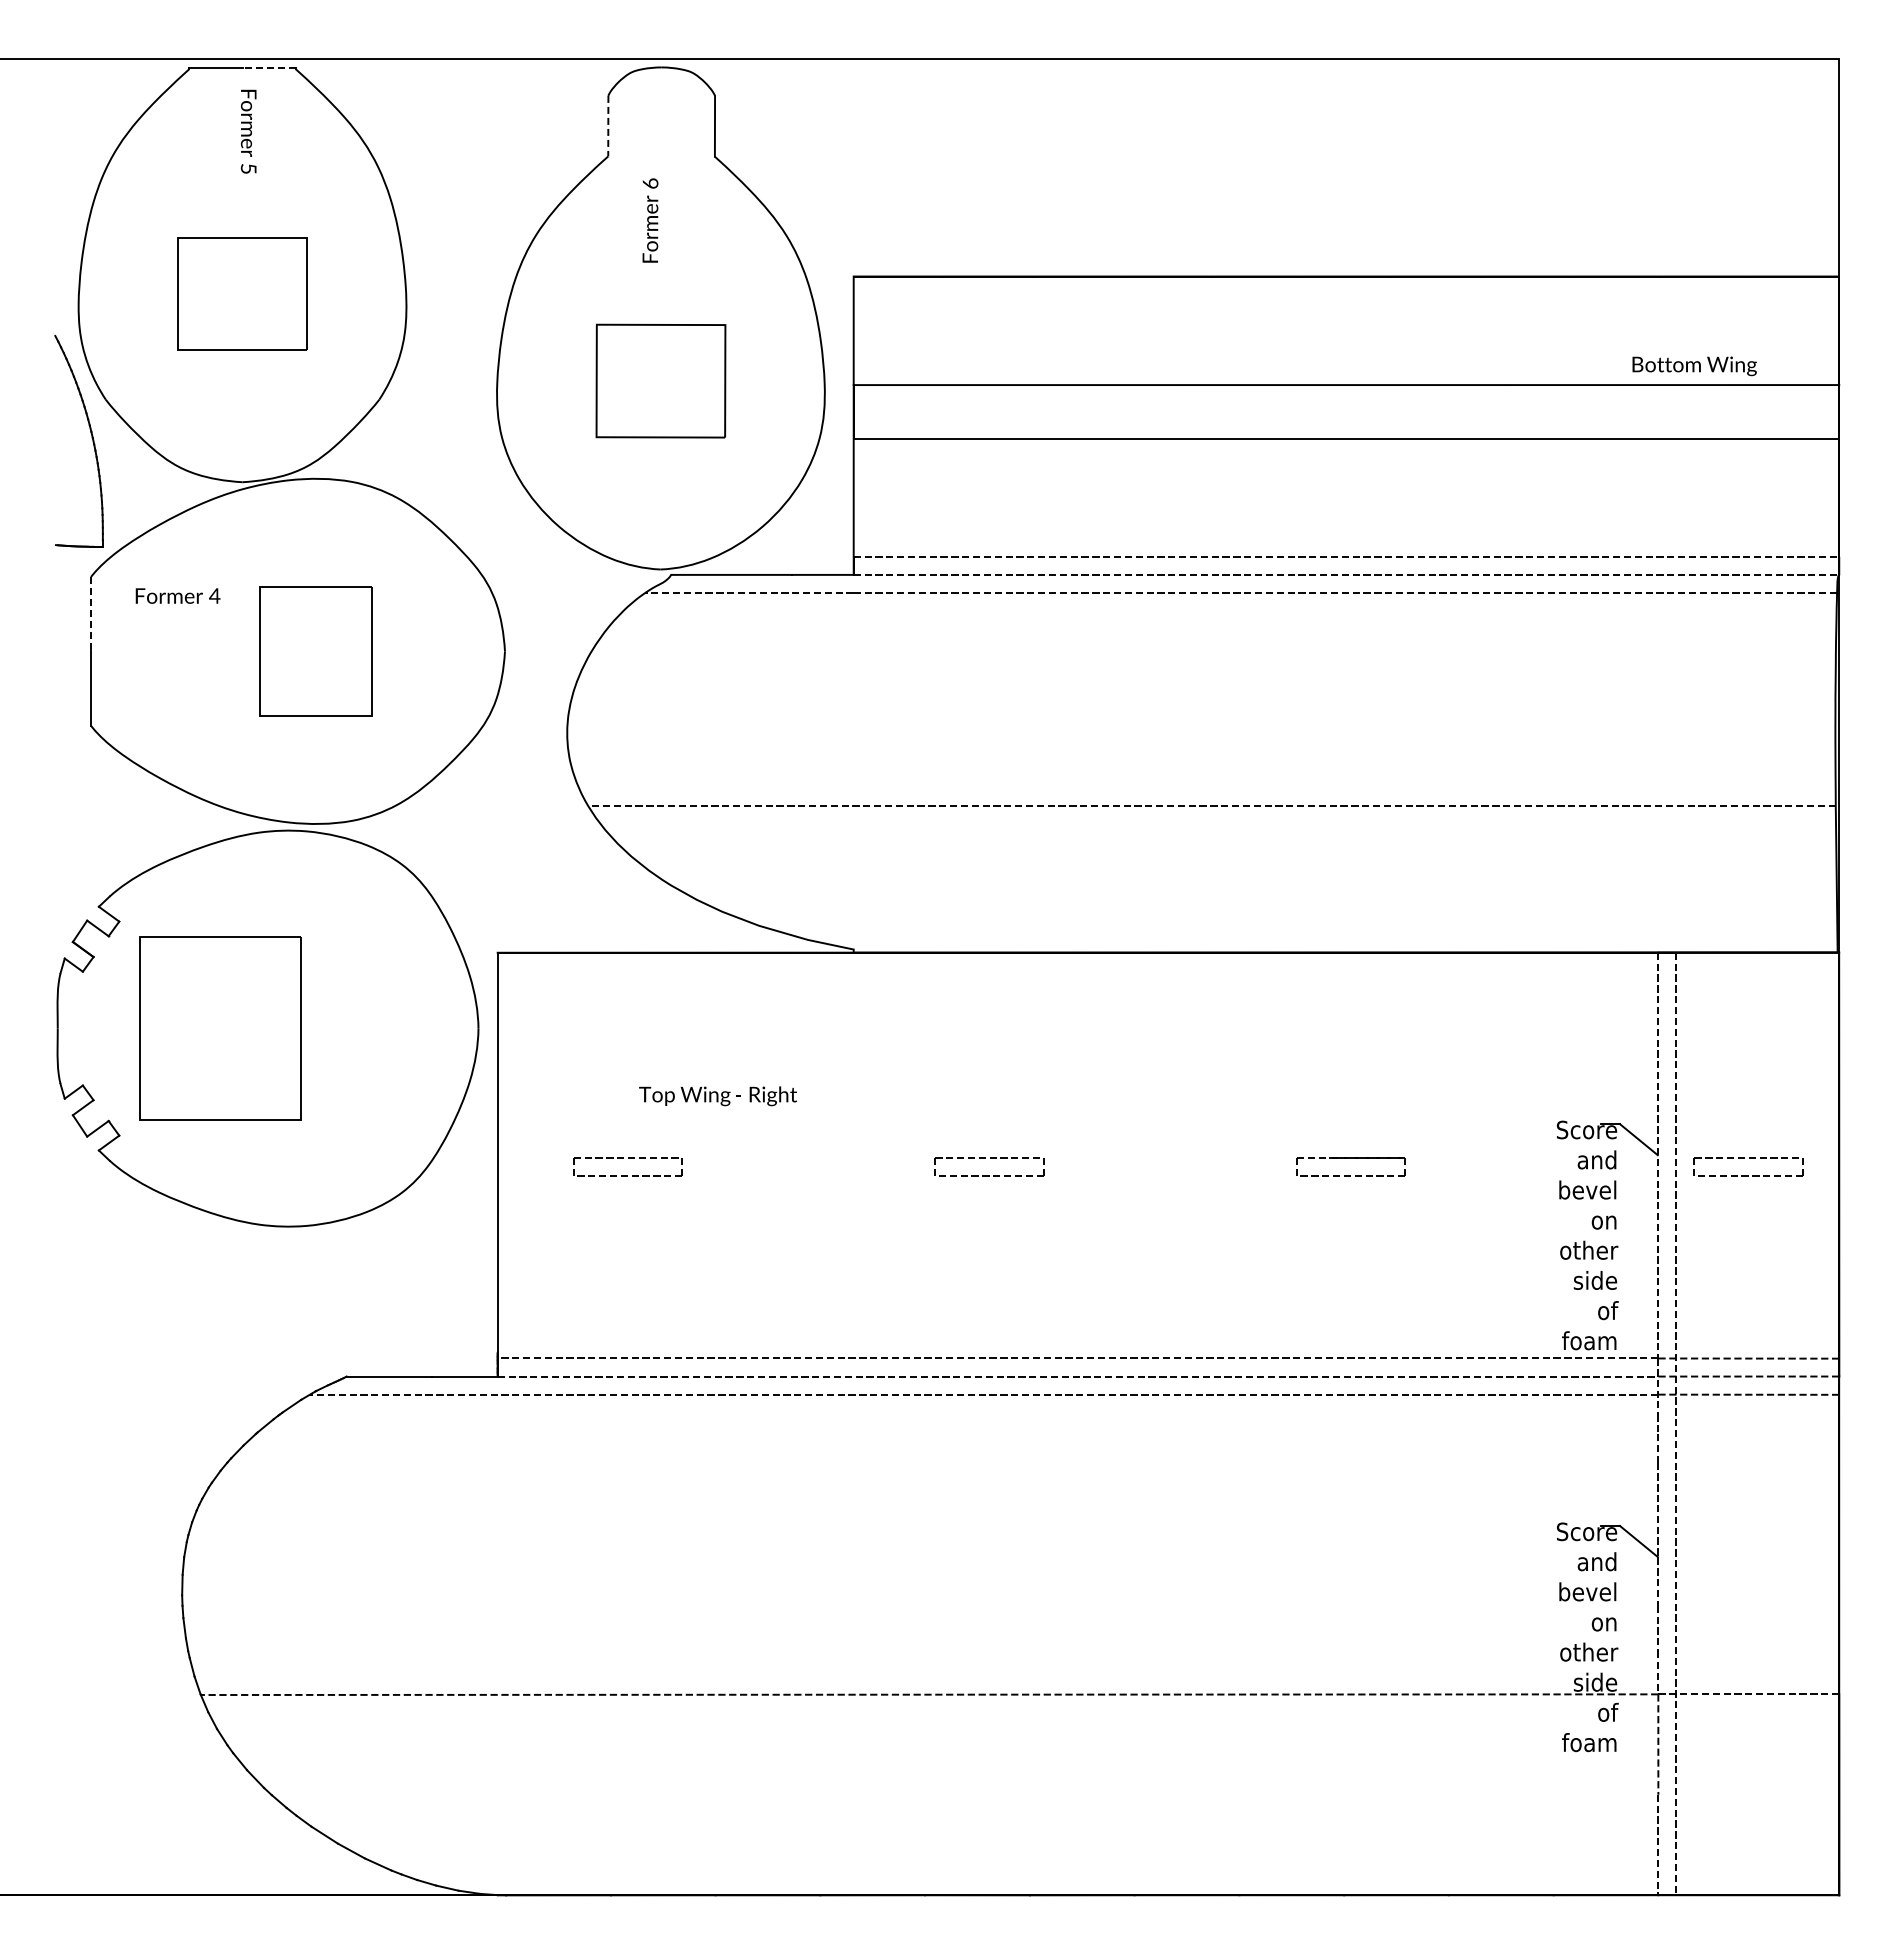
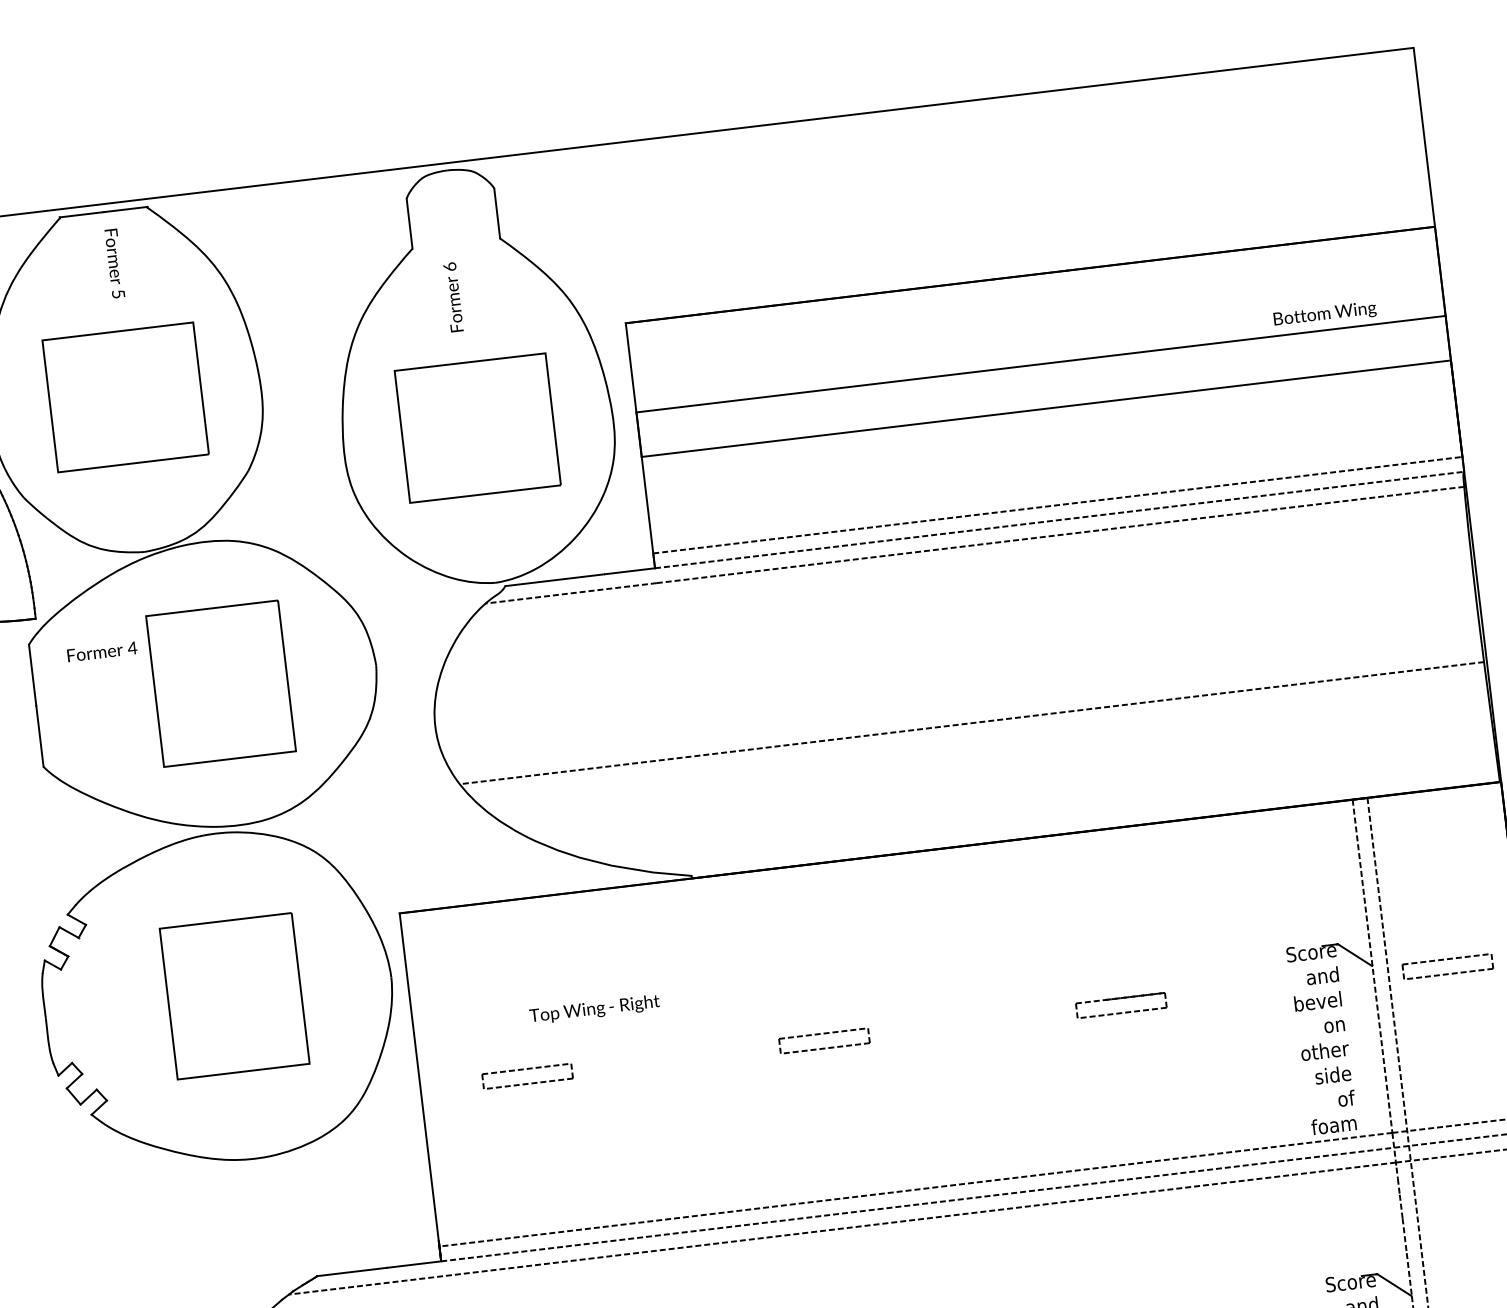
line: (269, 68) -> (125, 209), dashed -> solid
line: (608, 126) -> (409, 224), dashed -> solid
part: (242, 293) -> (125, 397), size x1.43
part: (660, 380) -> (477, 427), size x1.43
line: (91, 614) -> (33, 675), dashed -> solid
part: (315, 651) -> (220, 683), size x1.43
part: (220, 1028) -> (234, 996), moved

